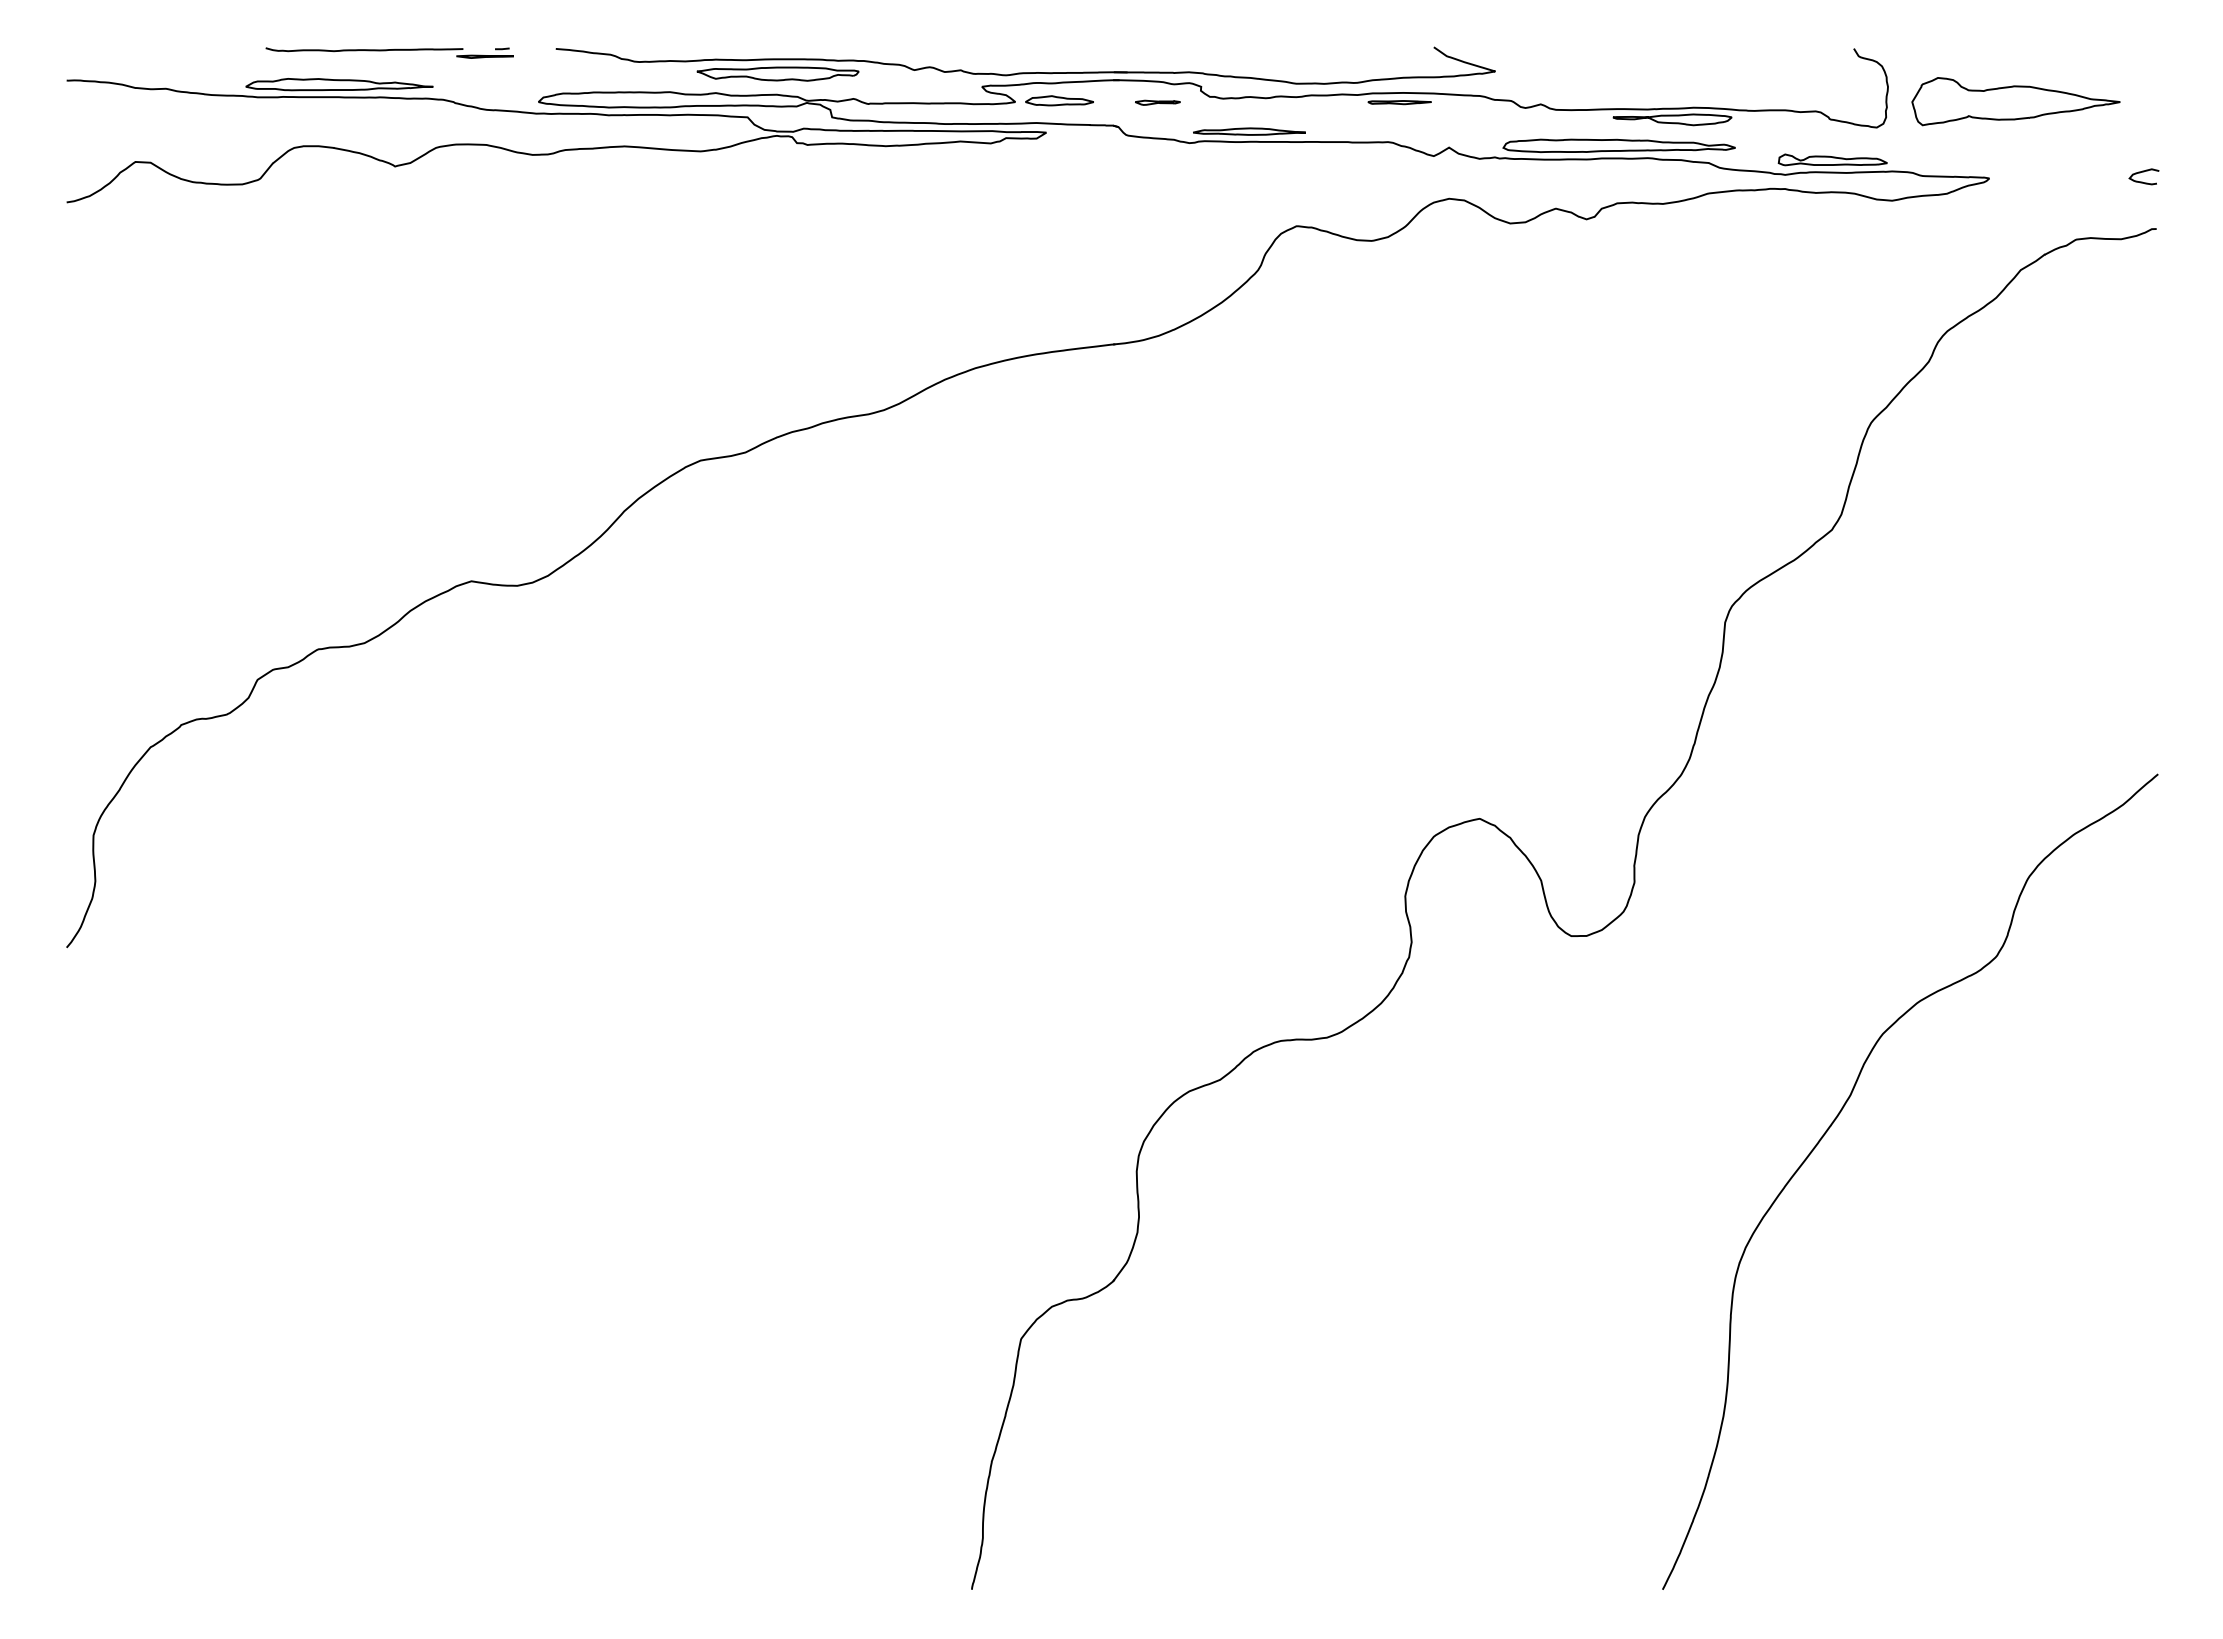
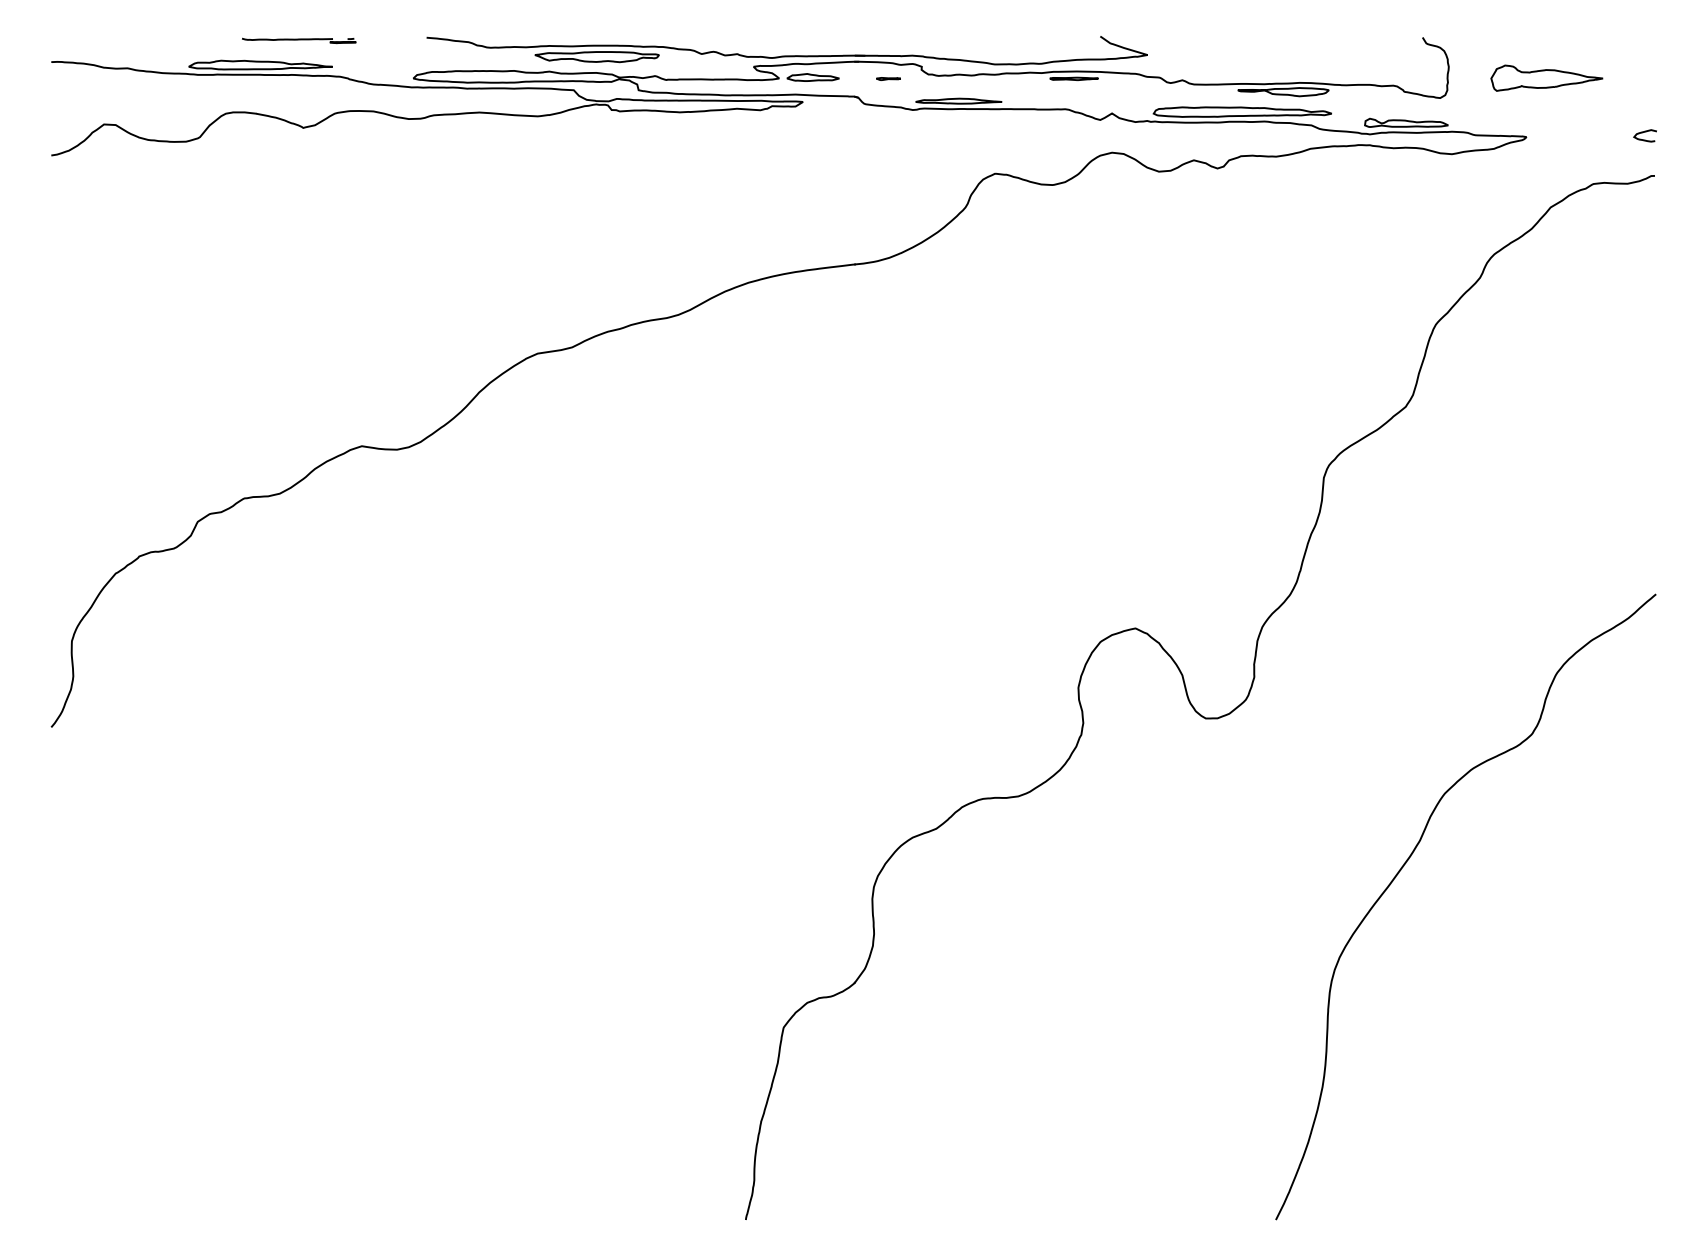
part: (389, 52) -> (299, 40), size x0.6
part: (2015, 101) -> (1546, 78), size x0.7
part: (1157, 102) -> (888, 78), size x0.7

